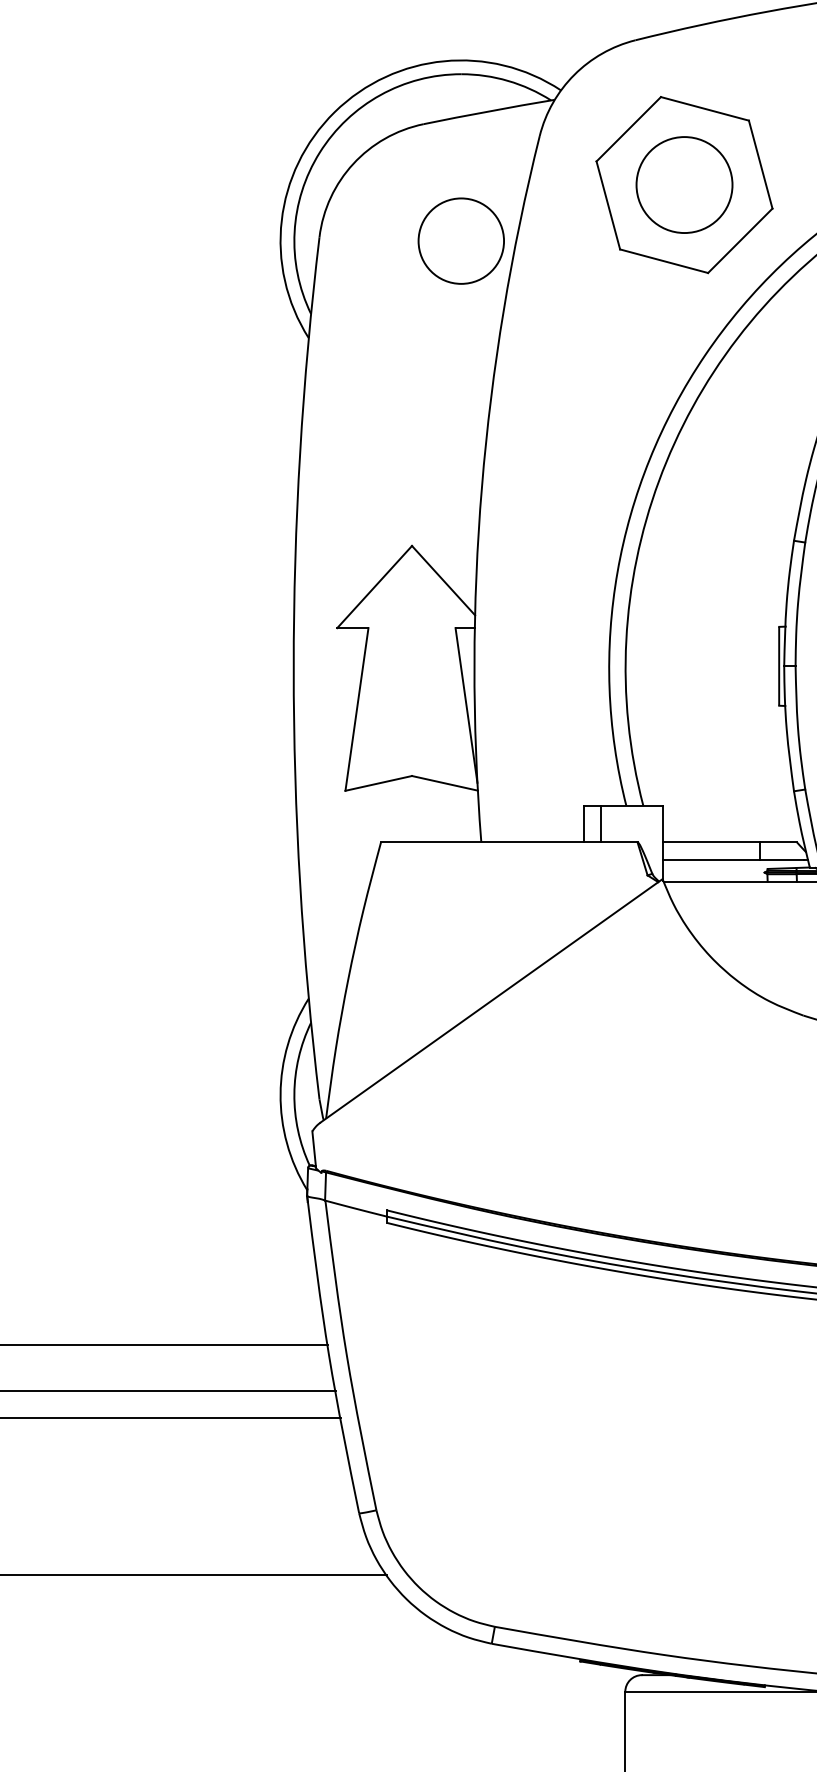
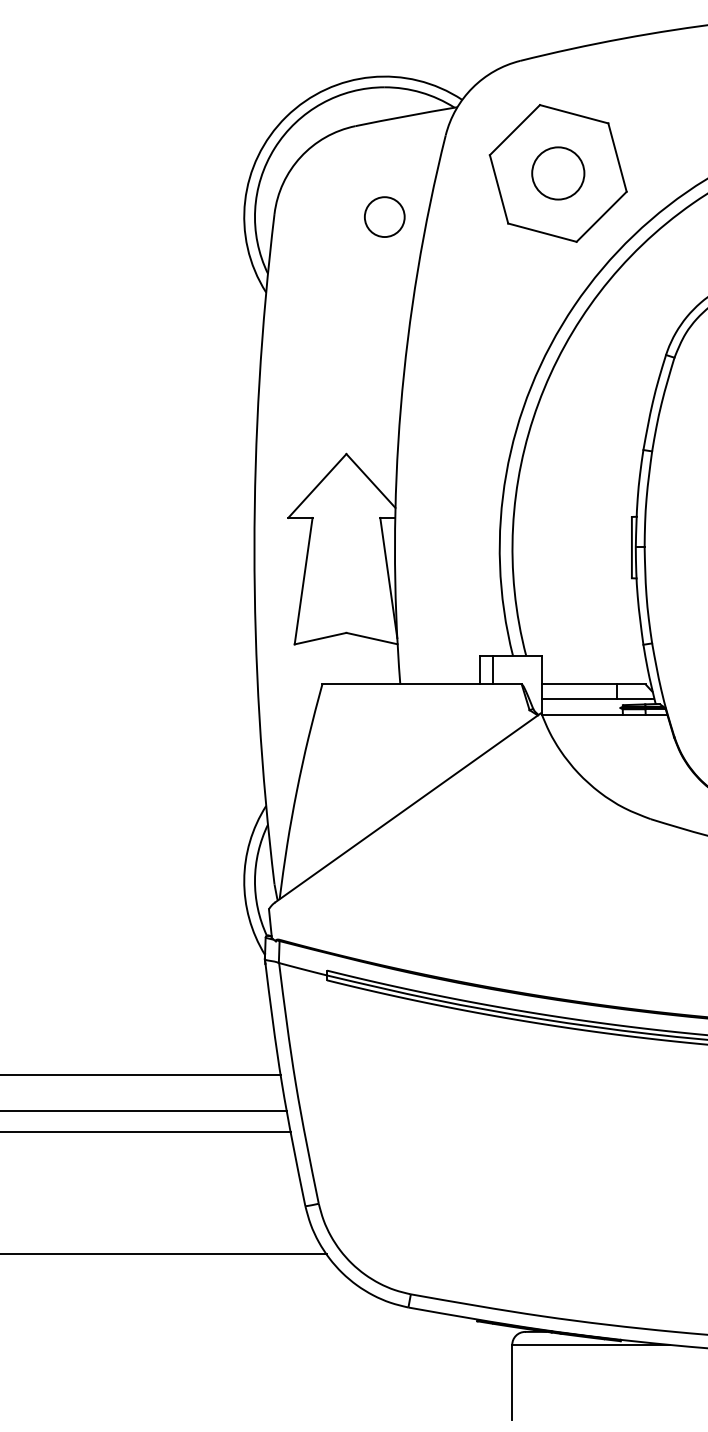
circle: (684, 185) -> (558, 173), size x0.7
circle: (460, 240) -> (384, 216), size x0.6

